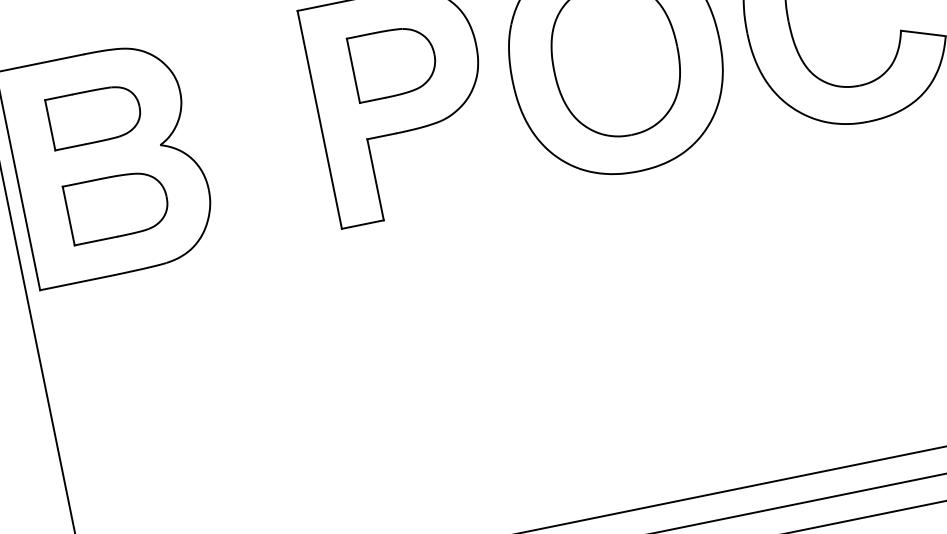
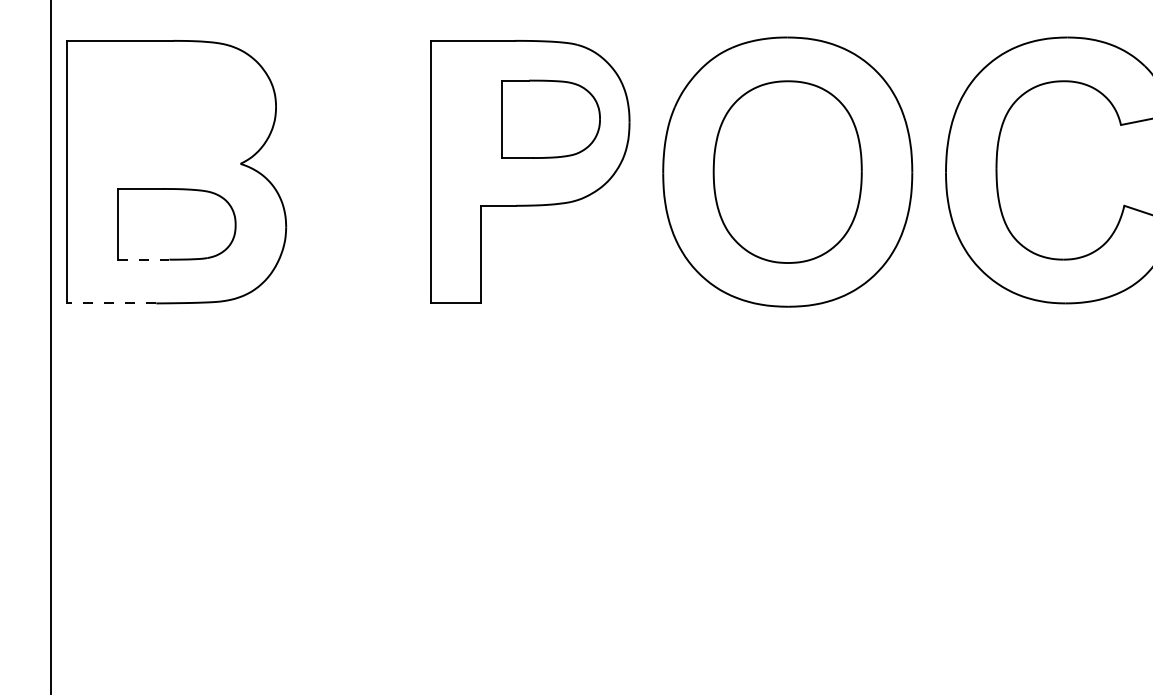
part: (393, 62) -> (550, 118), moved
part: (94, 115) -> (171, 114), removed
line: (95, 240) -> (143, 259), solid -> dashed
line: (76, 282) -> (111, 303), solid -> dashed

